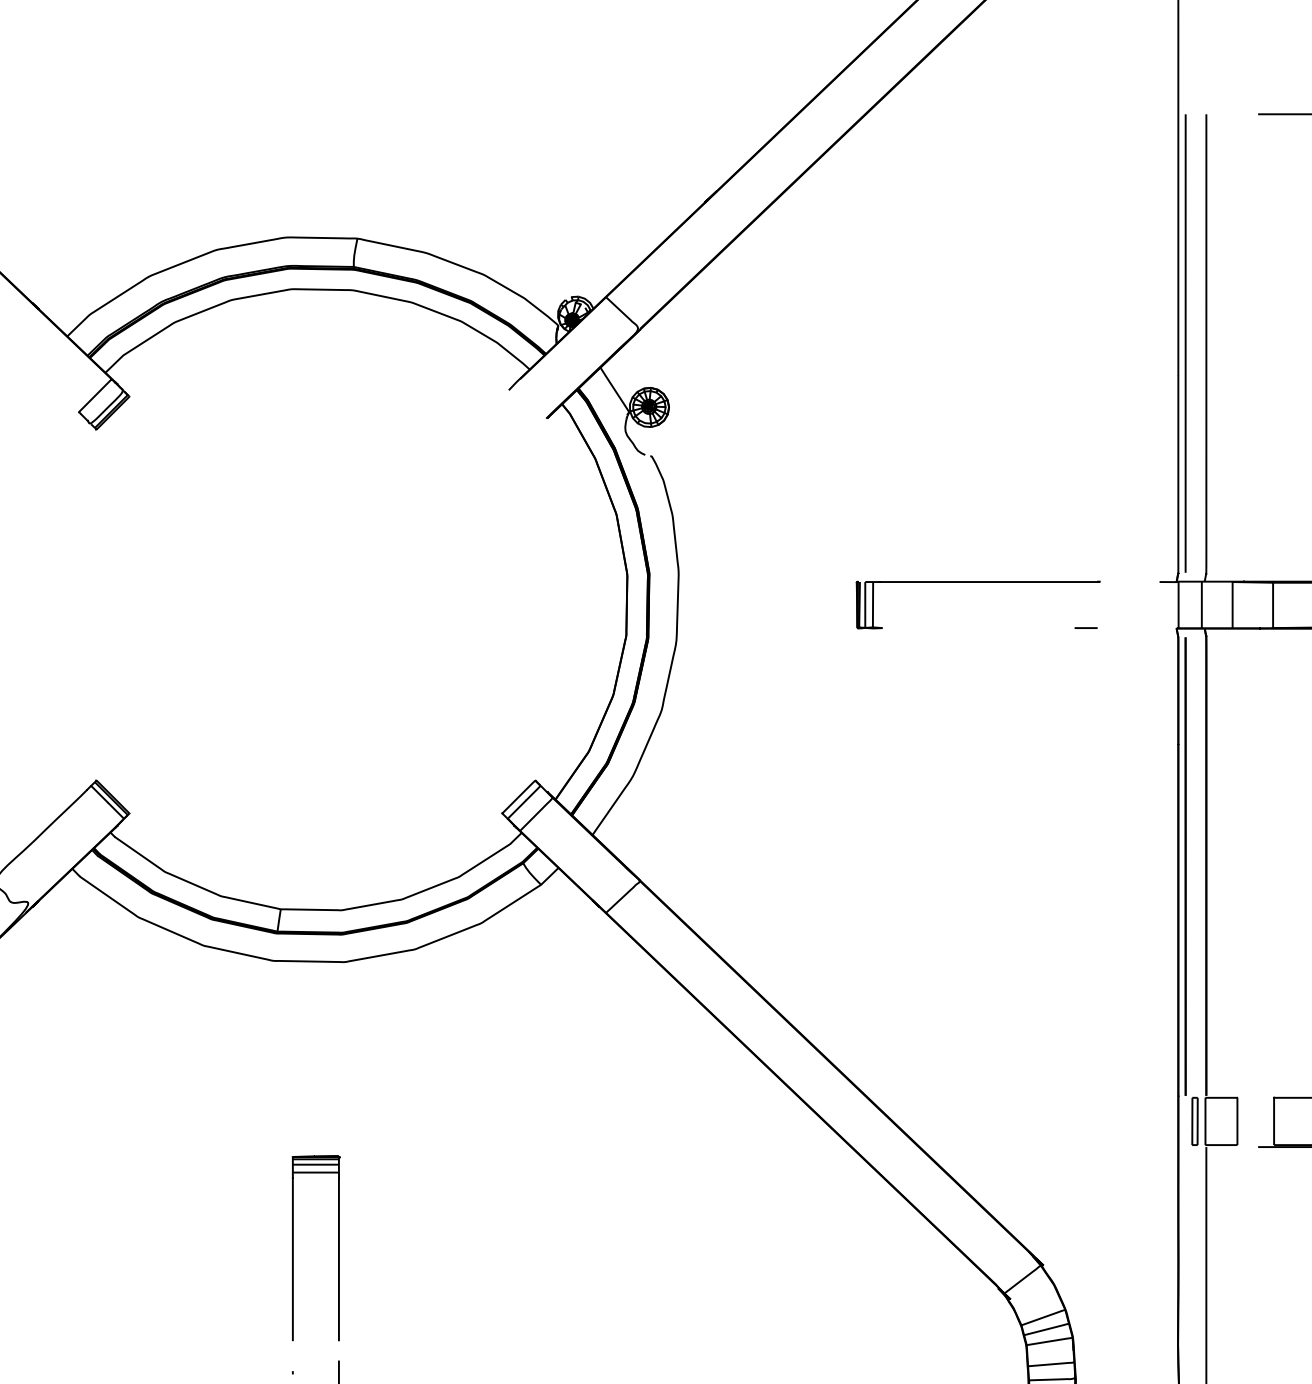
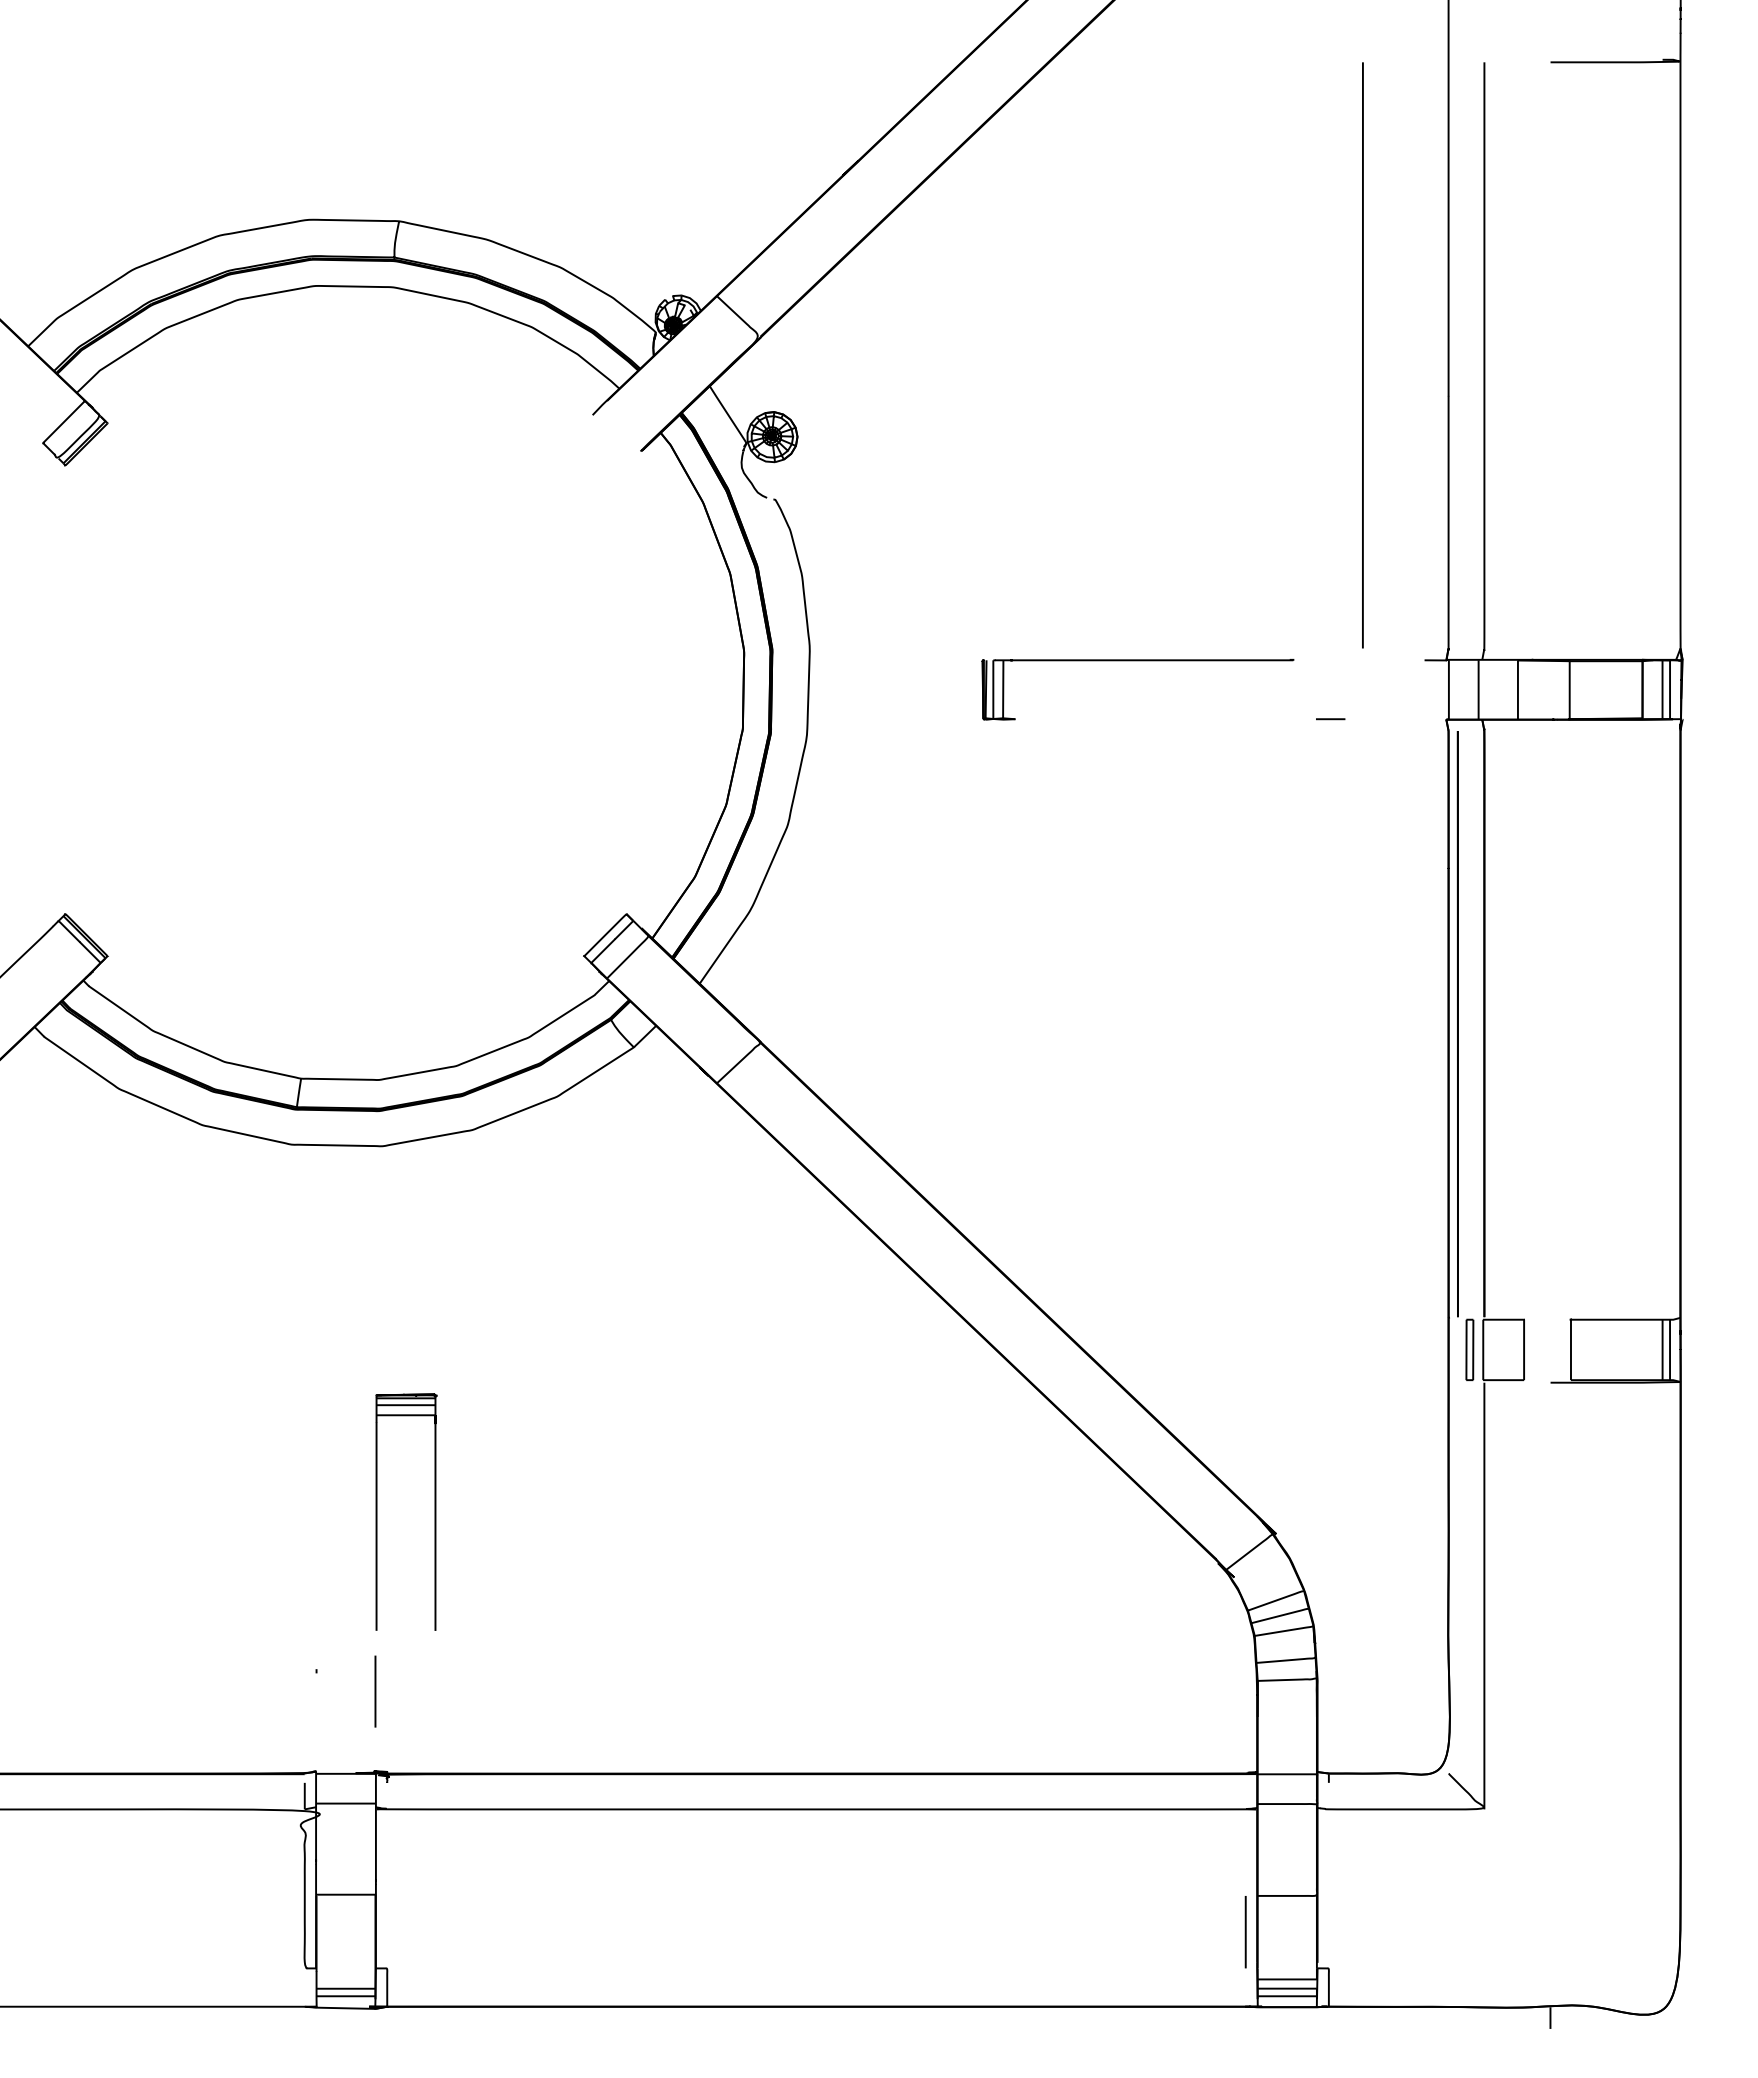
line: (1185, 343) -> (1362, 355), moved
part: (978, 582) -> (1137, 661), moved
part: (338, 1247) -> (434, 1511), moved

